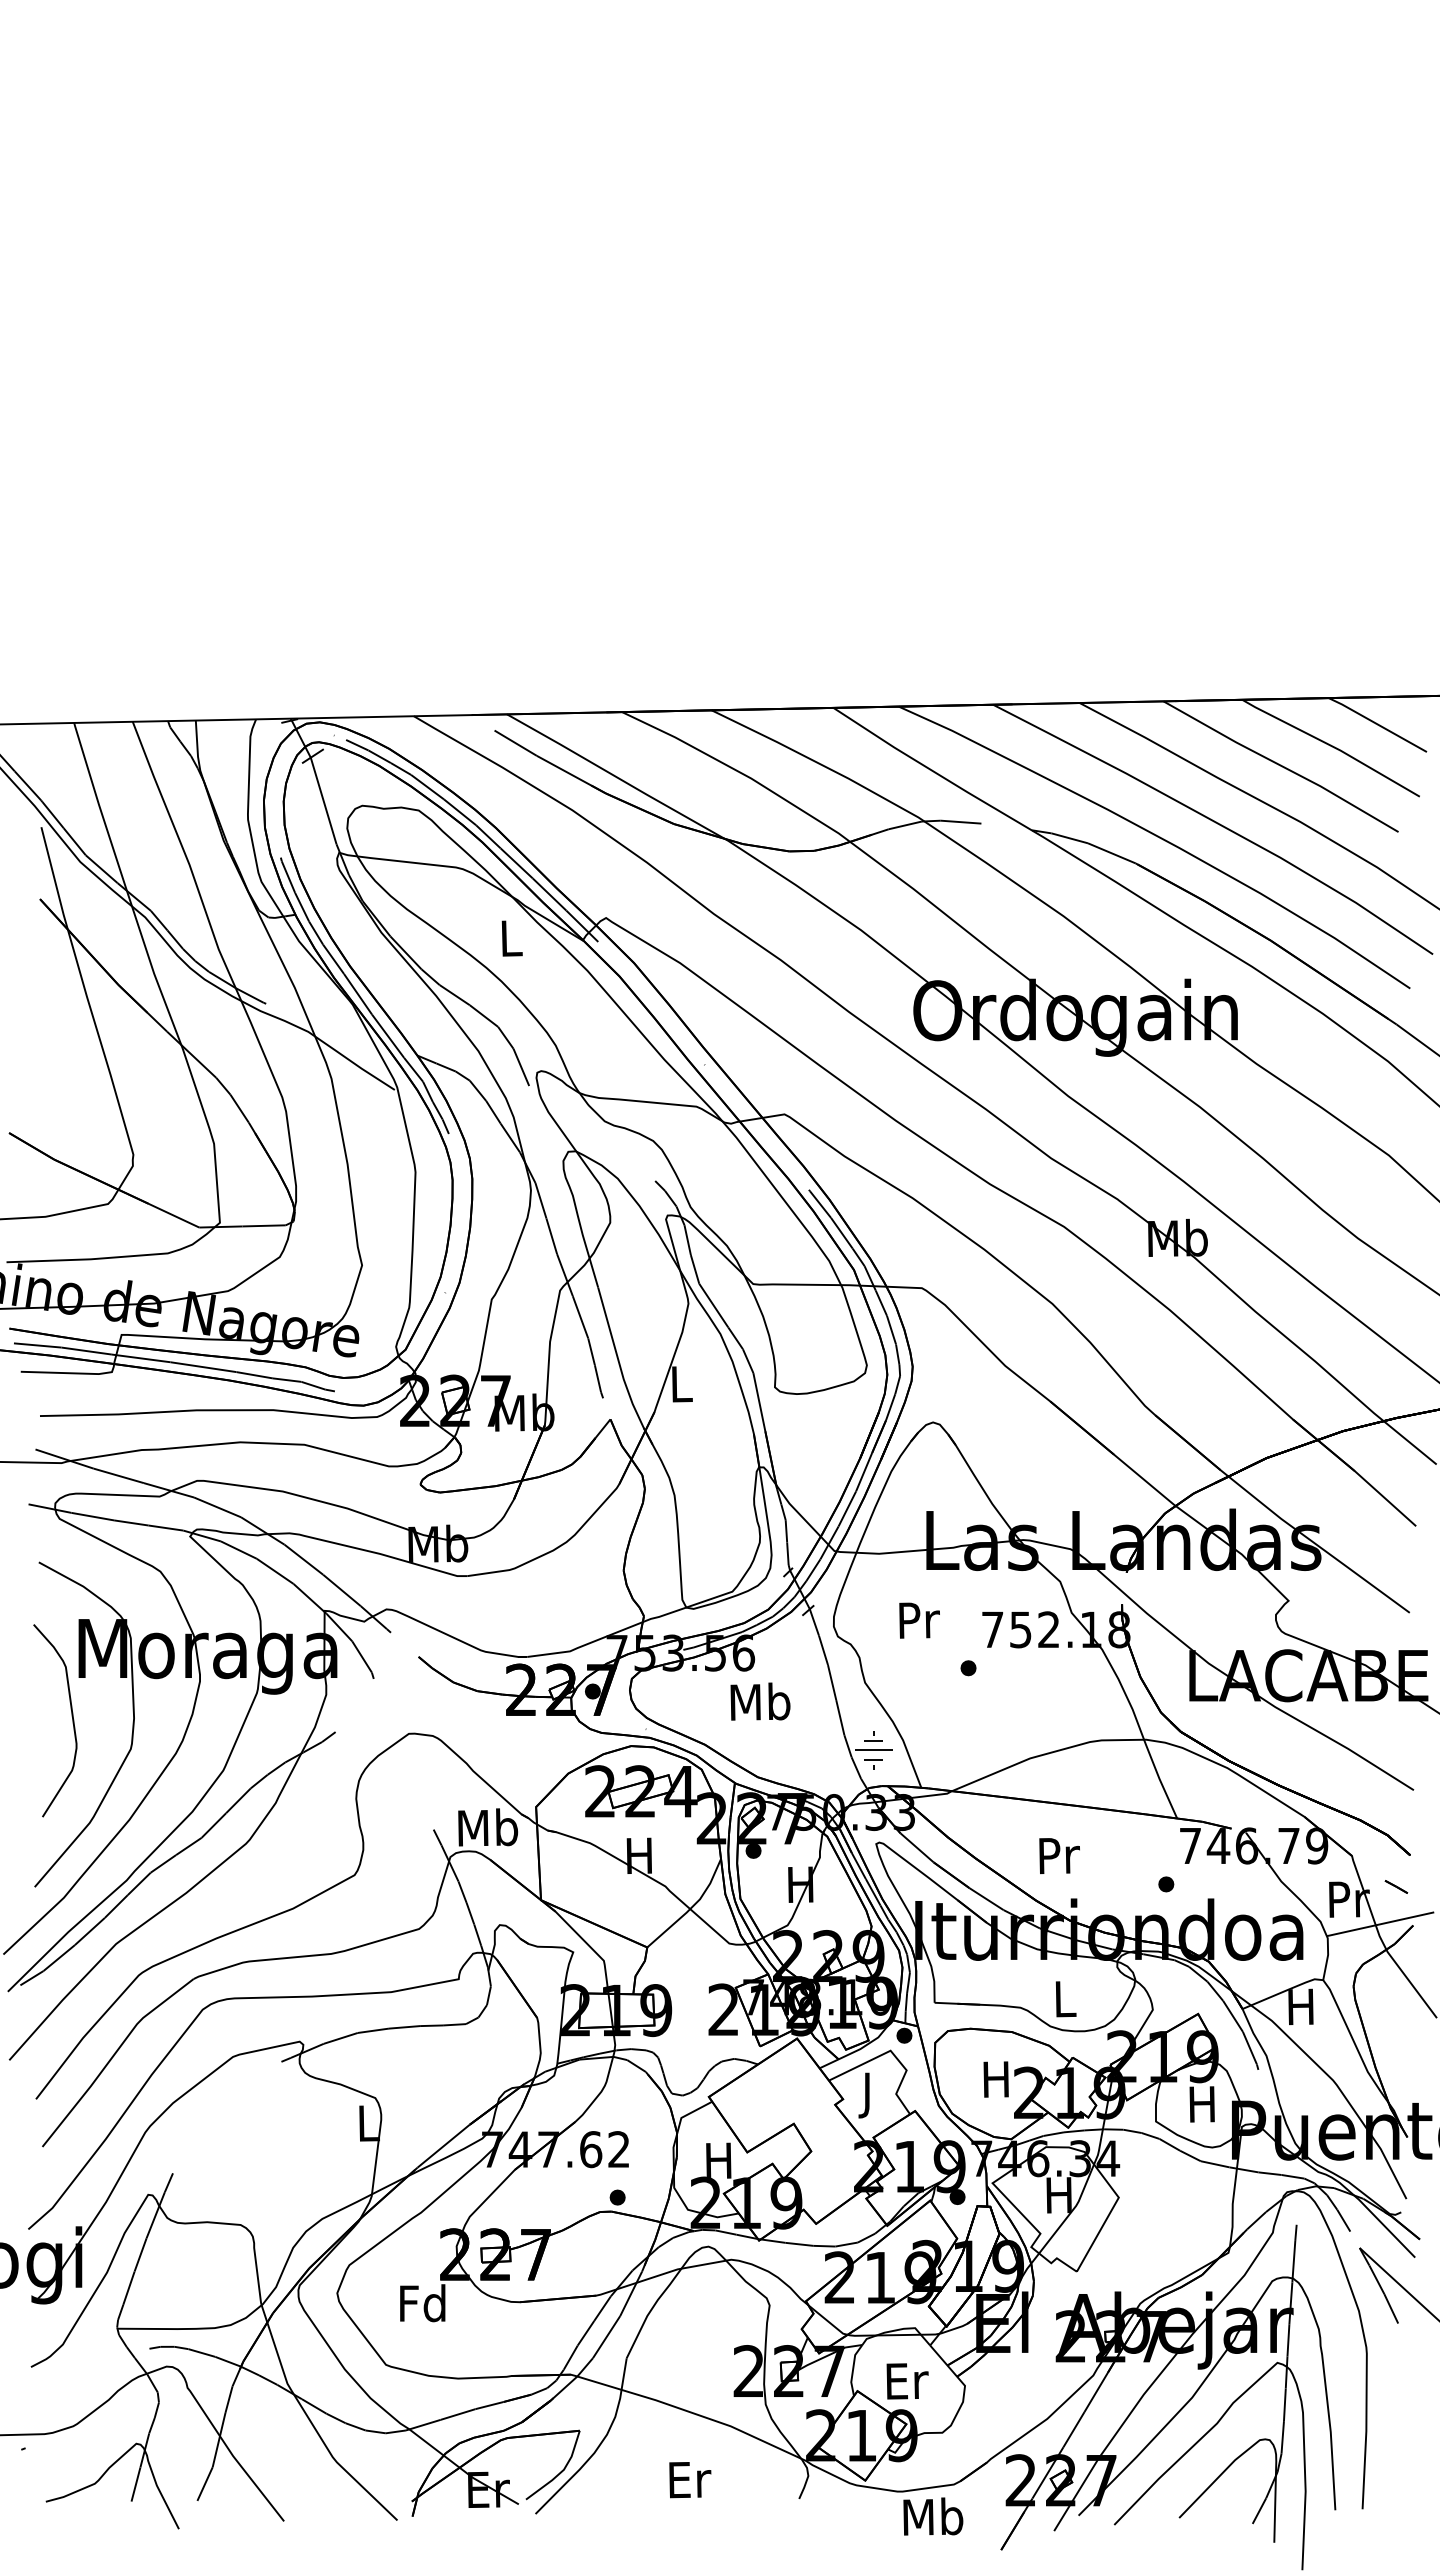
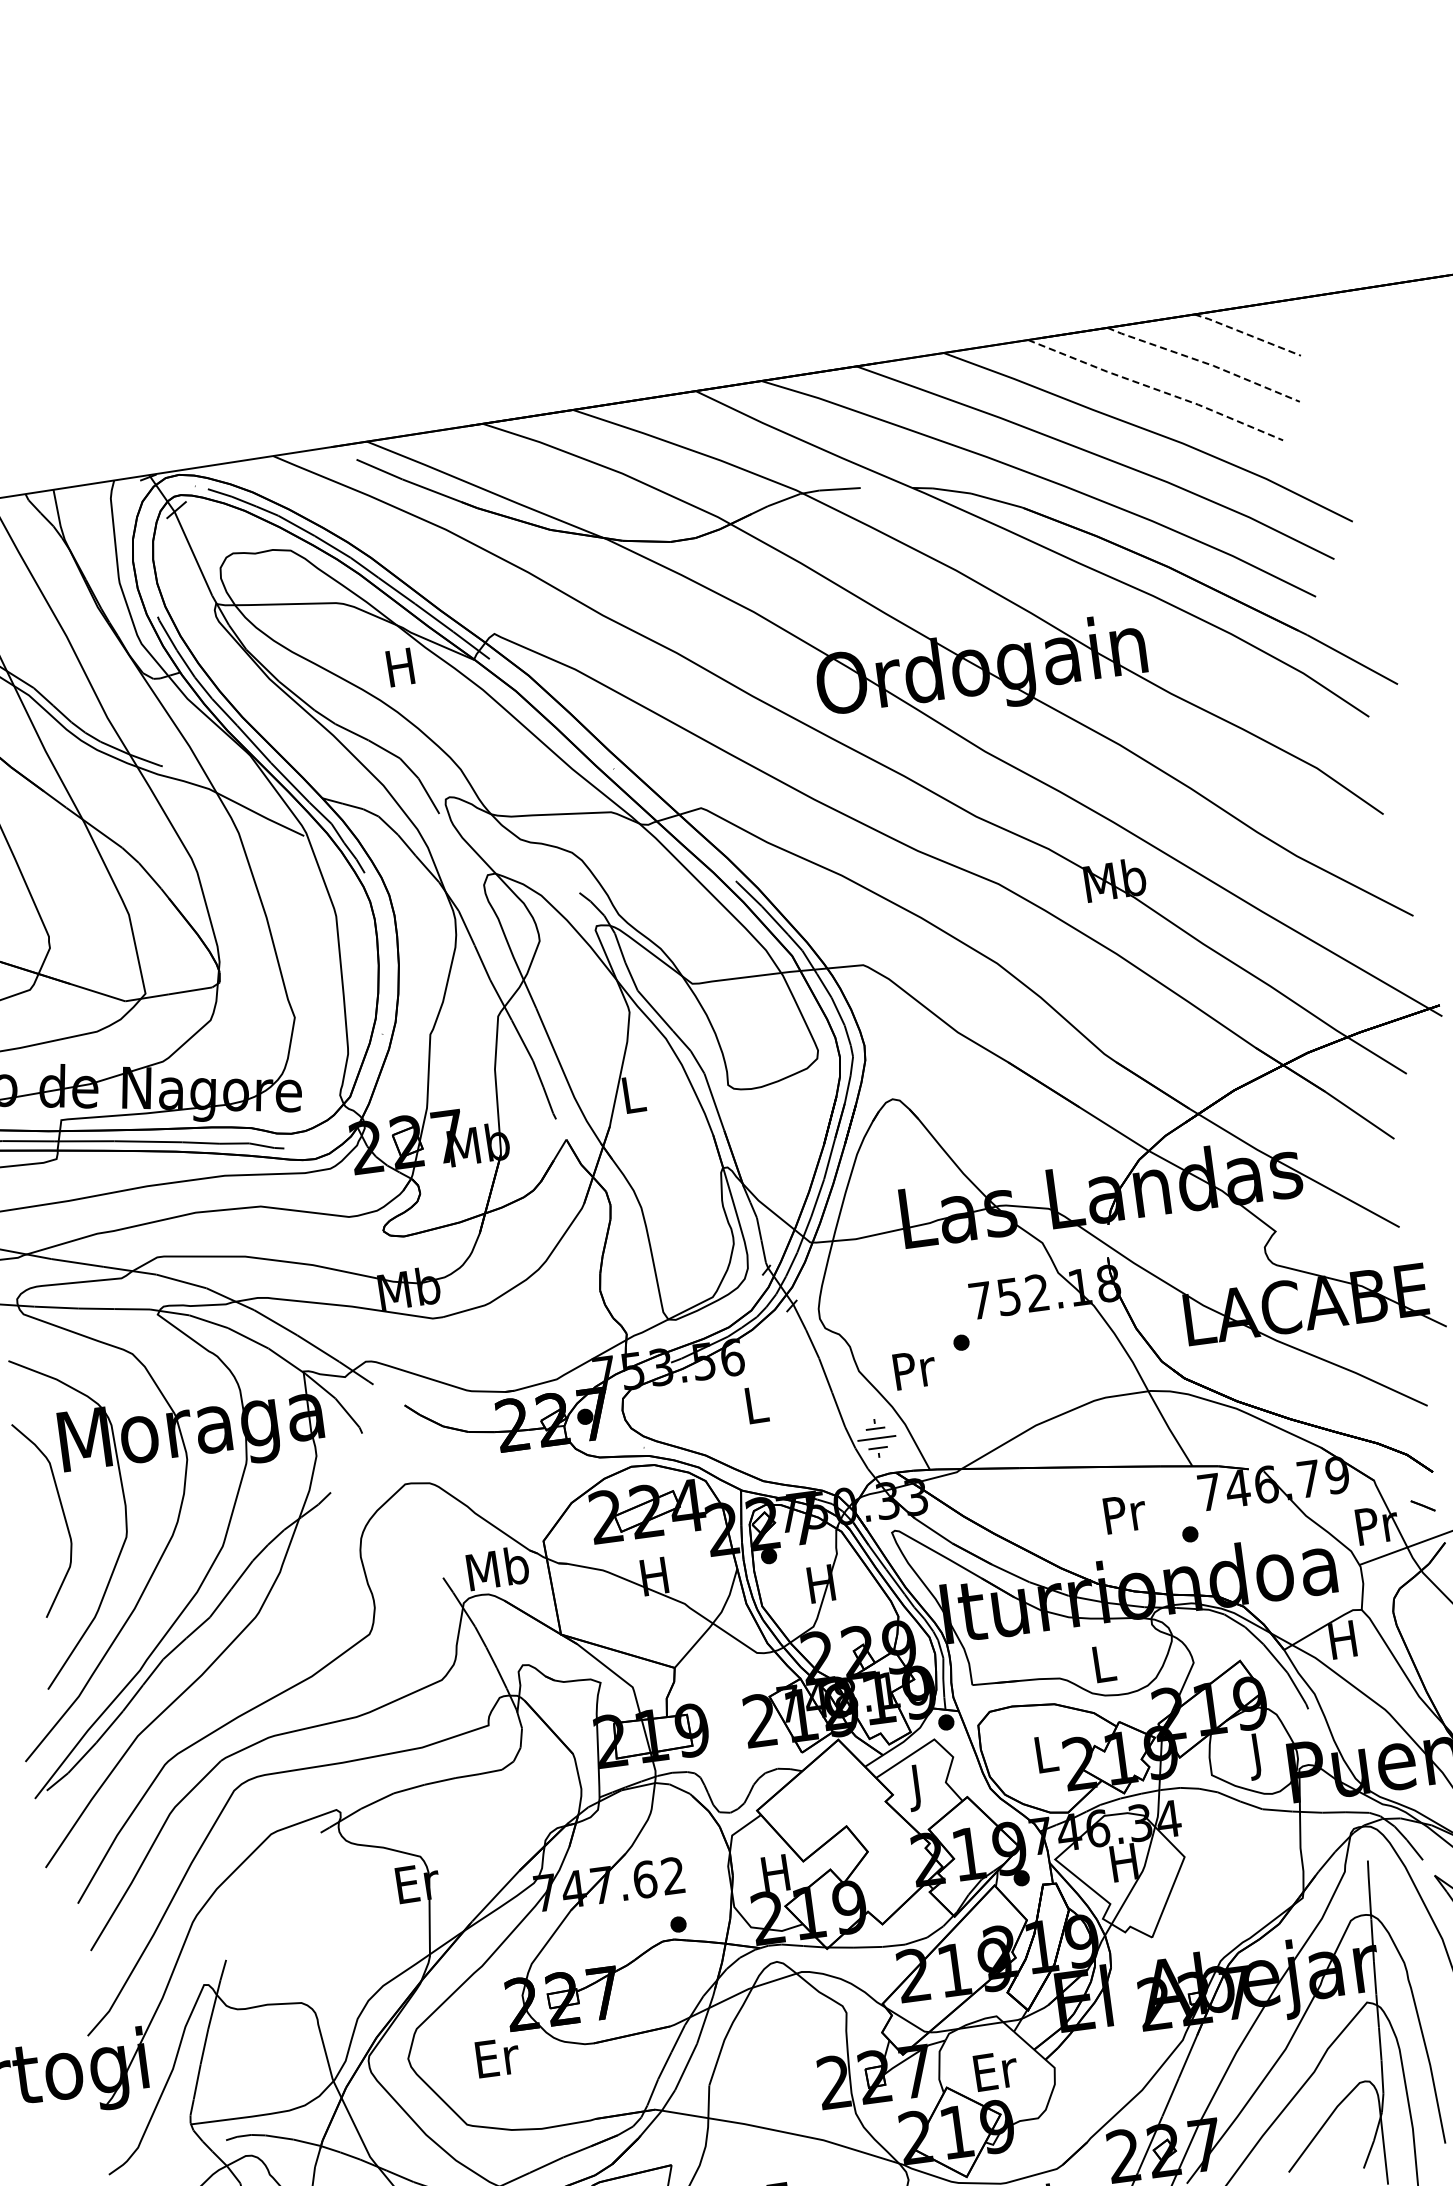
line: (1377, 724) -> (1247, 334), solid -> dashed
line: (1332, 746) -> (1204, 362), solid -> dashed
line: (1281, 766) -> (1156, 389), solid -> dashed
text: (509, 938) -> (399, 667), L -> H
text: (919, 1620) -> (914, 1369), moved
text: (760, 1701) -> (755, 1404), Mb -> L
text: (1059, 1856) -> (1125, 1514), moved
text: (995, 2079) -> (1044, 1754), H -> L
text: (1201, 2109) -> (1256, 1756), H -> J
text: (369, 2123) -> (417, 1883), L -> Er
text: (422, 2303) -> (495, 2057), Fd -> Er

